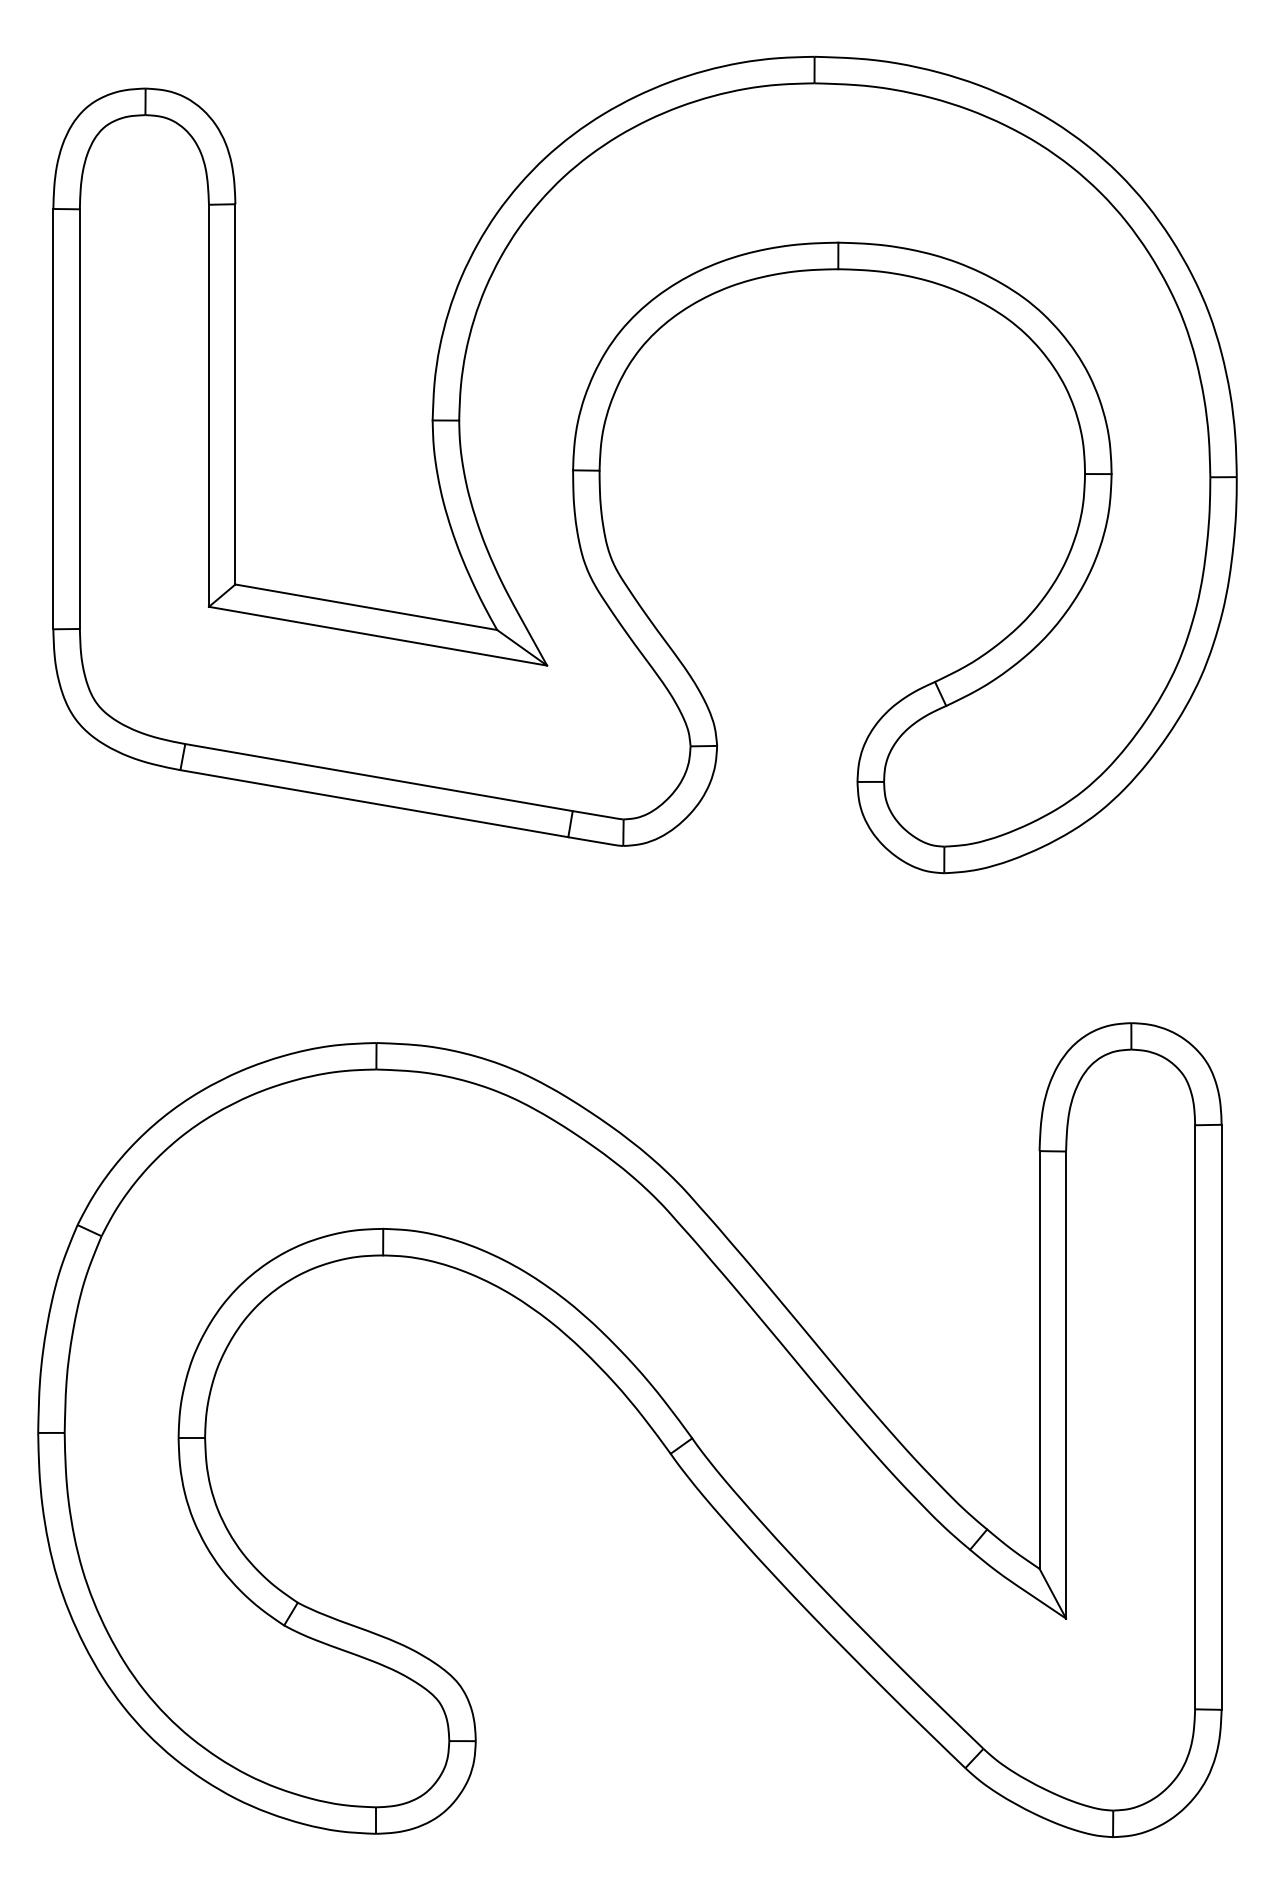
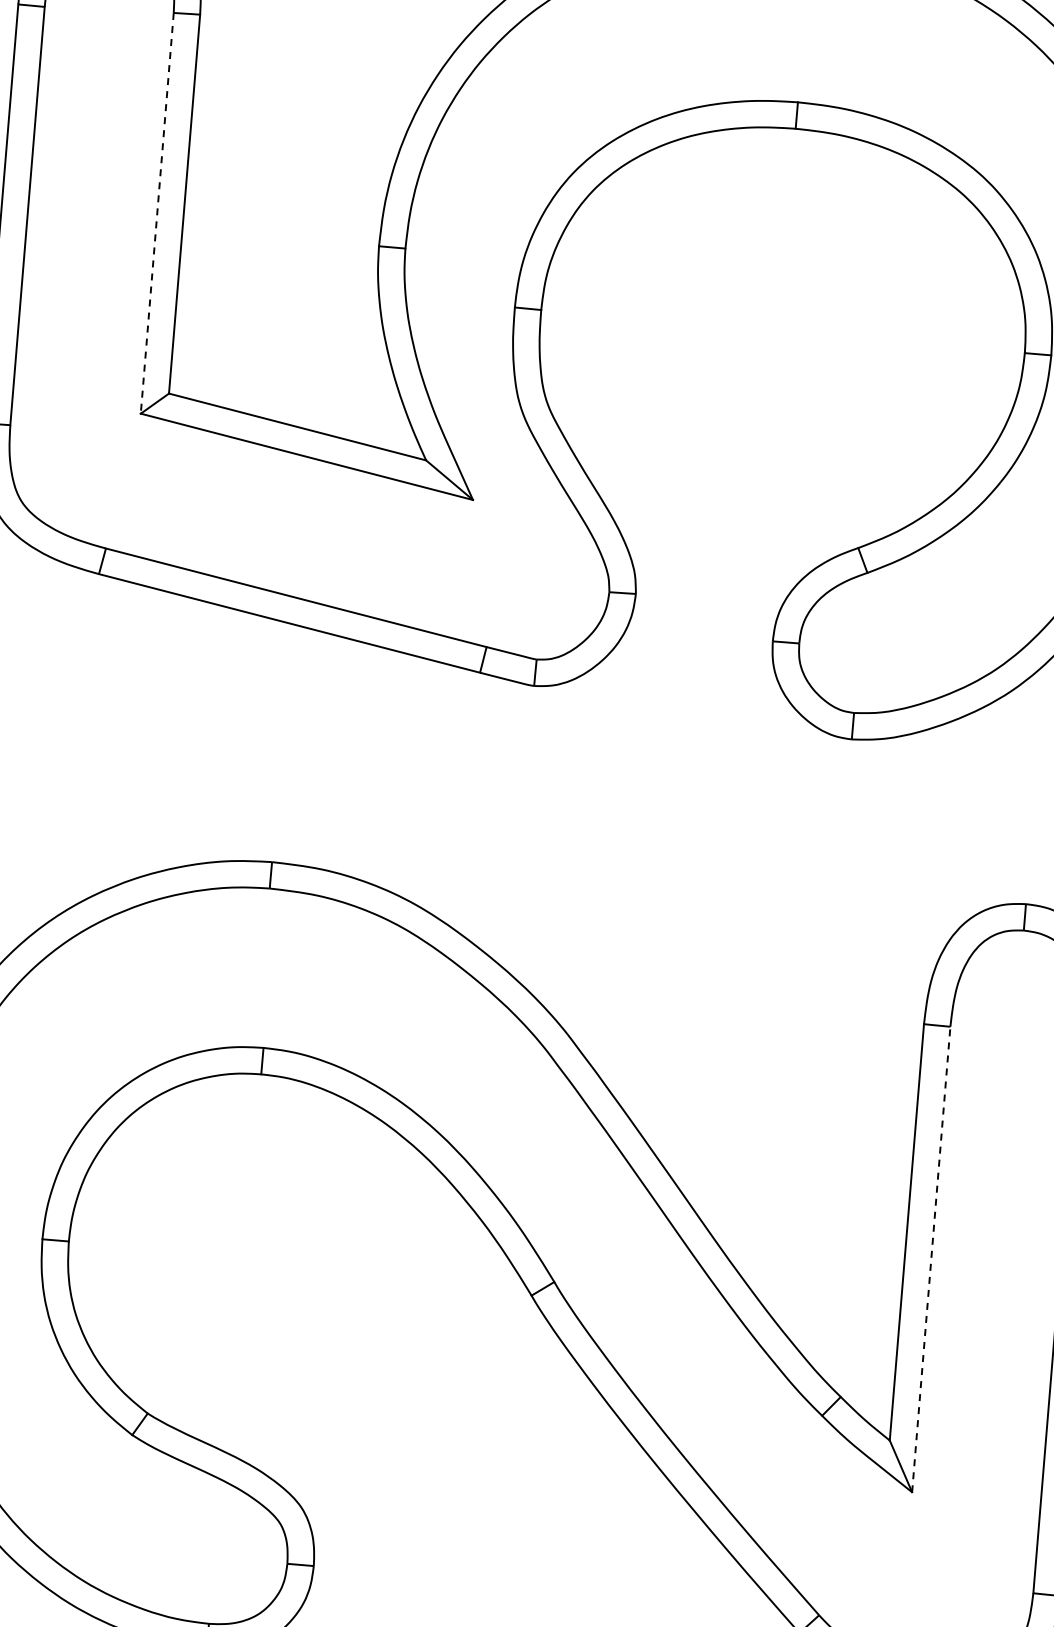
line: (208, 406) -> (156, 213), solid -> dashed
line: (1066, 1385) -> (931, 1259), solid -> dashed

